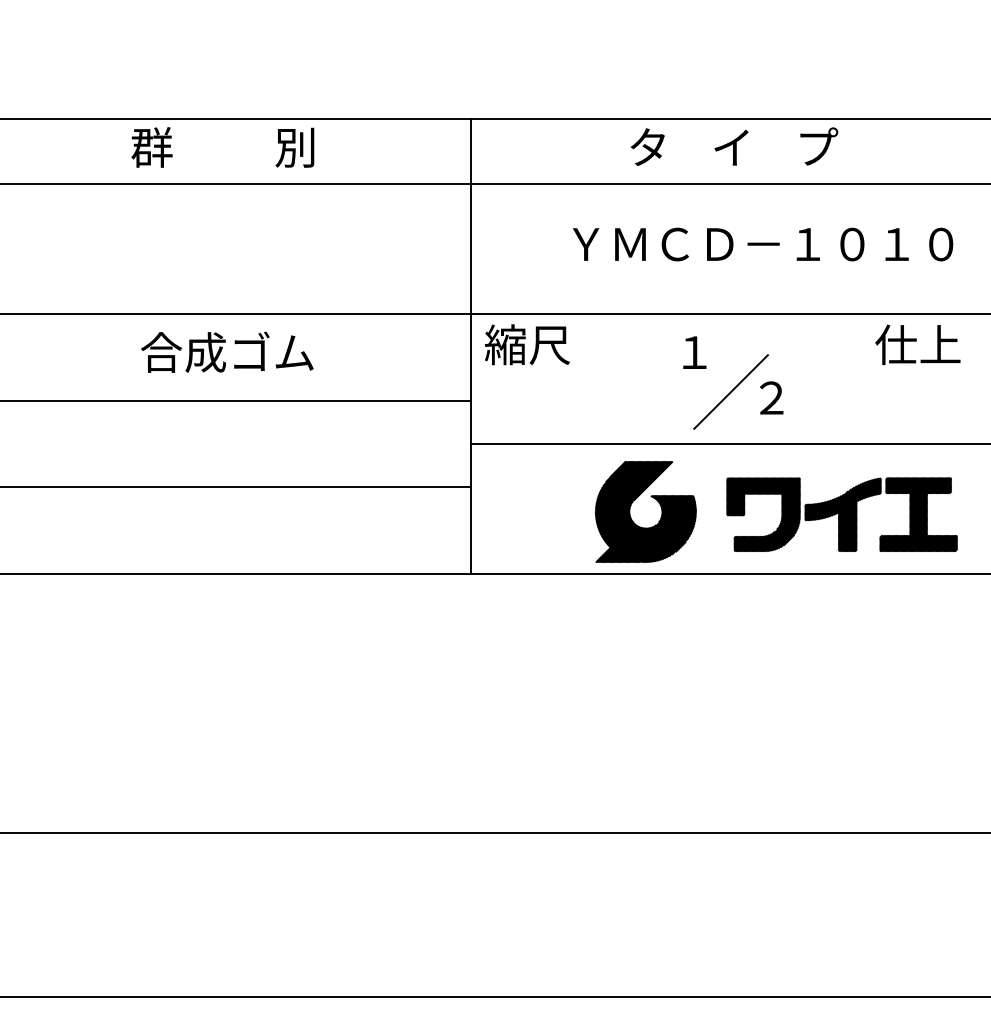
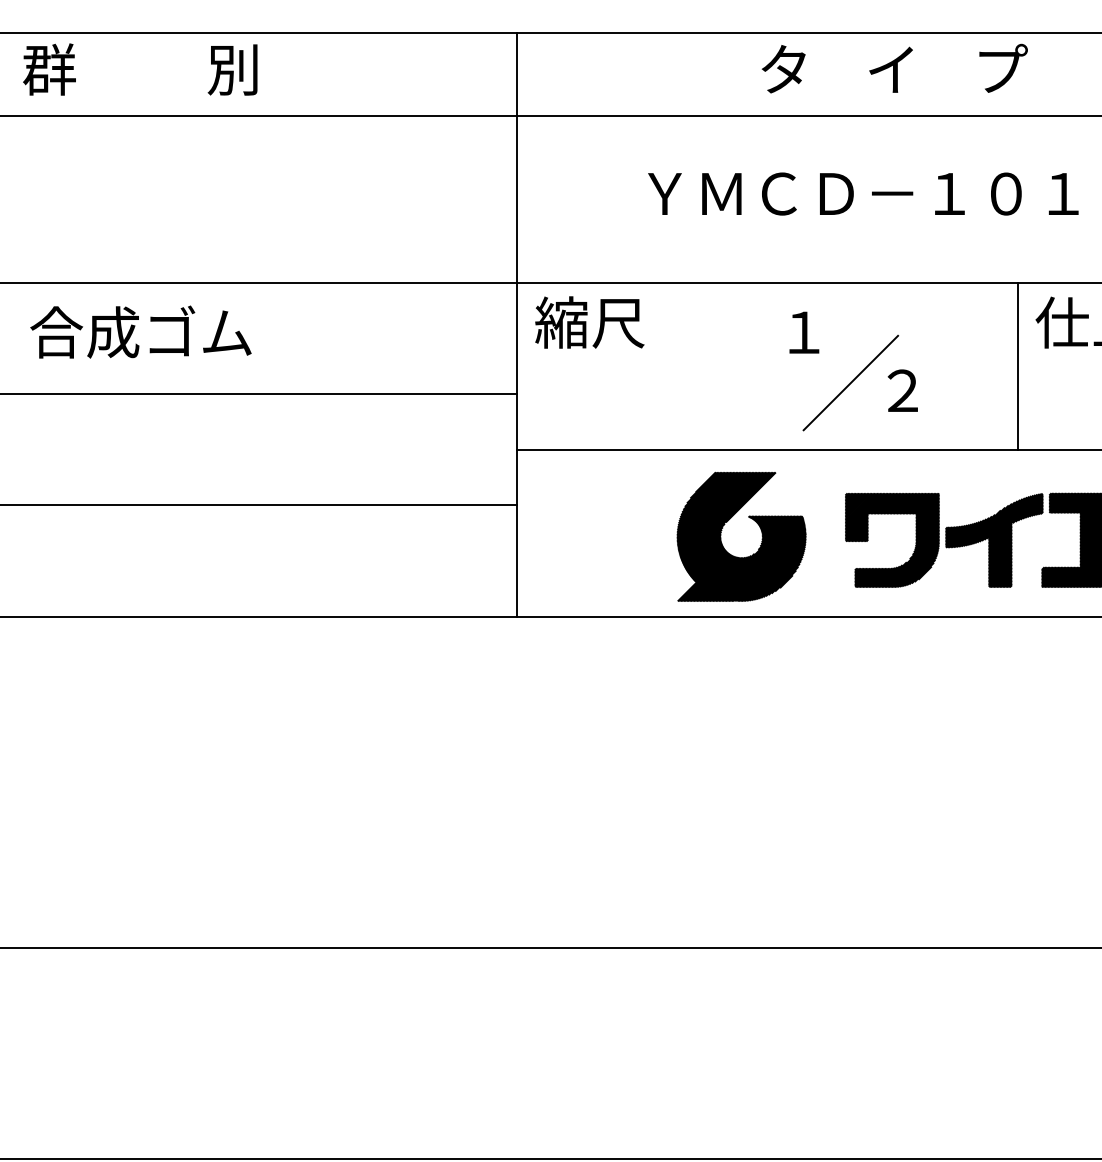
text: (734, 146) -> (894, 68), moved
text: (222, 147) -> (139, 69), moved
text: (227, 351) -> (141, 331), moved
line: (861, 378) -> (1017, 365), added

